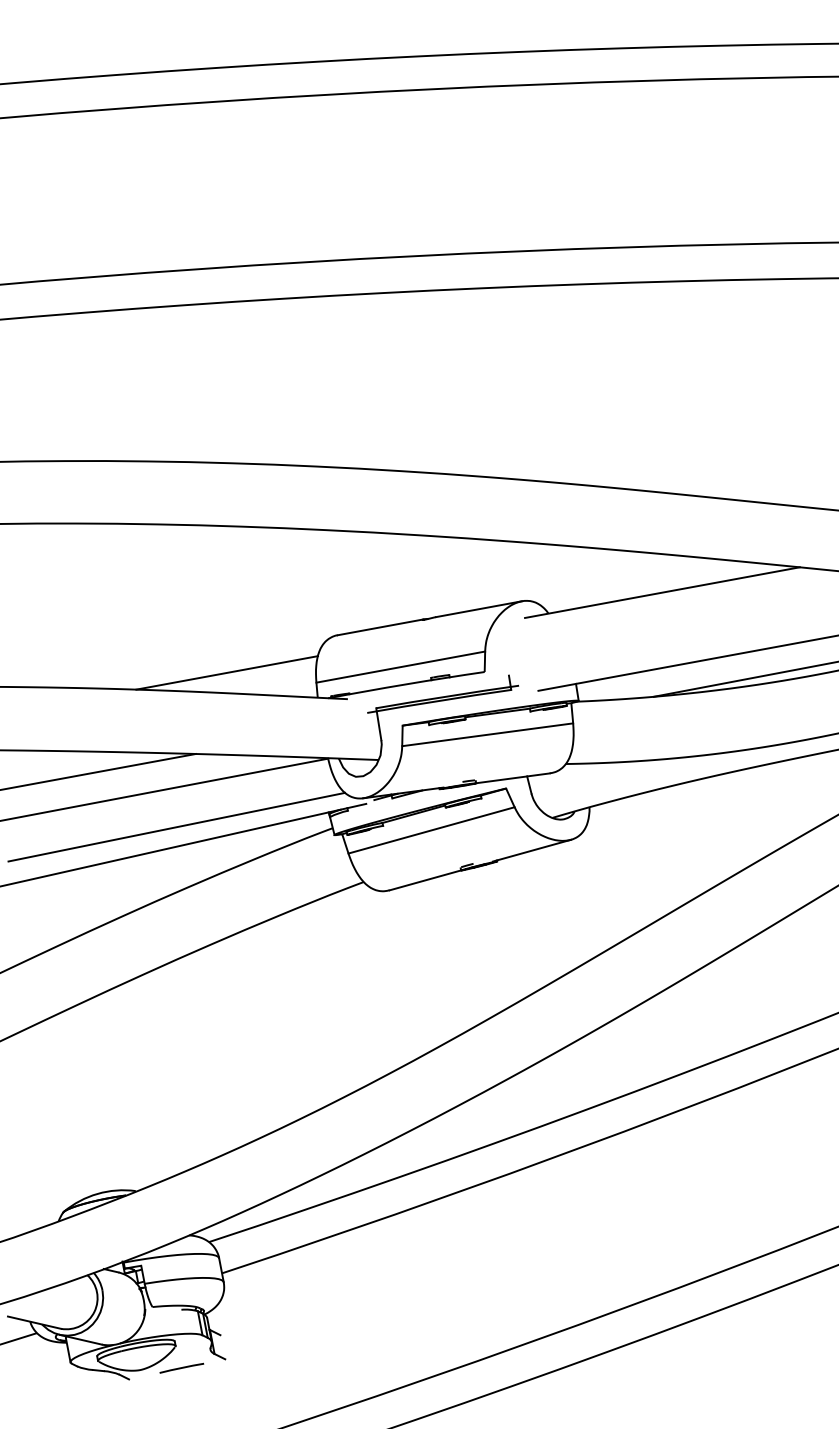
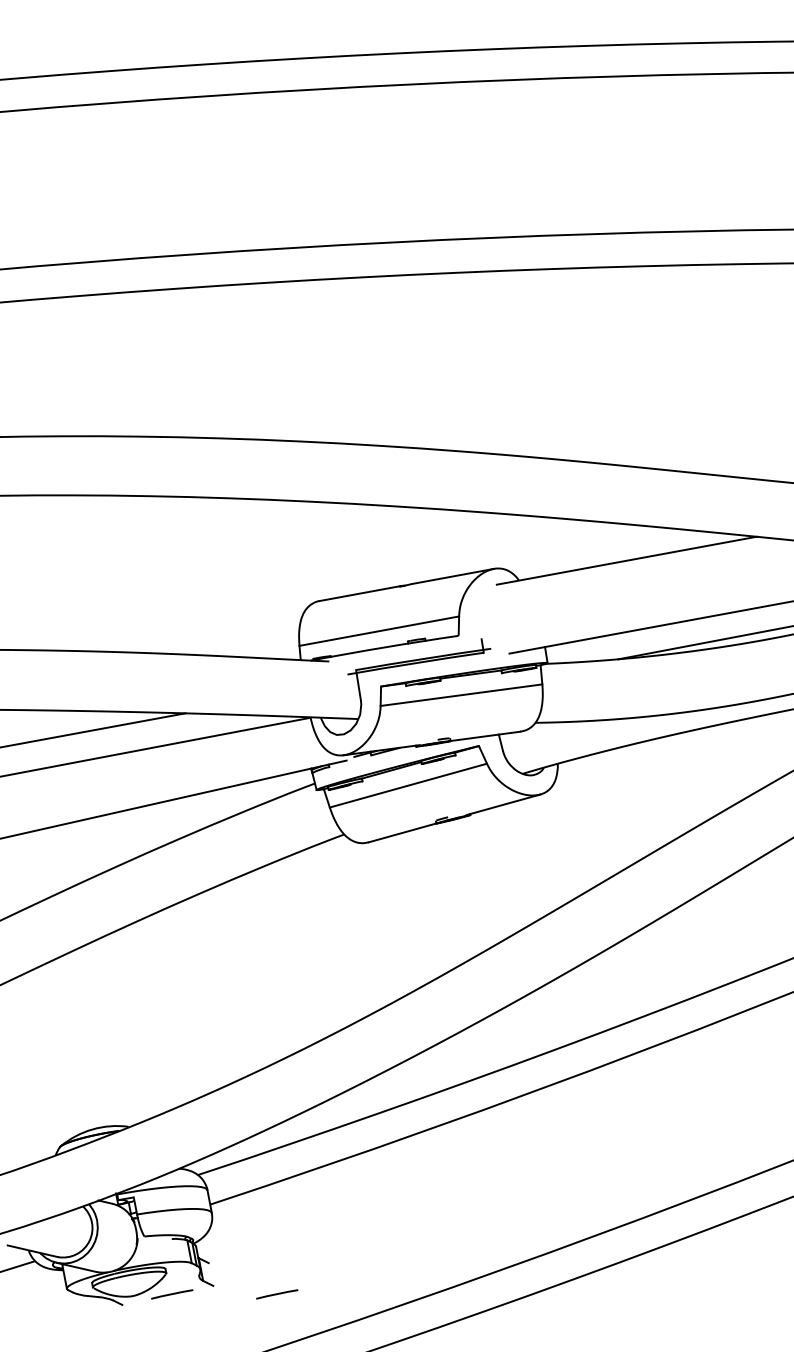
line: (227, 672) -> (215, 636), removed
line: (176, 826) -> (167, 781), removed
line: (292, 1367) -> (276, 1293), added

